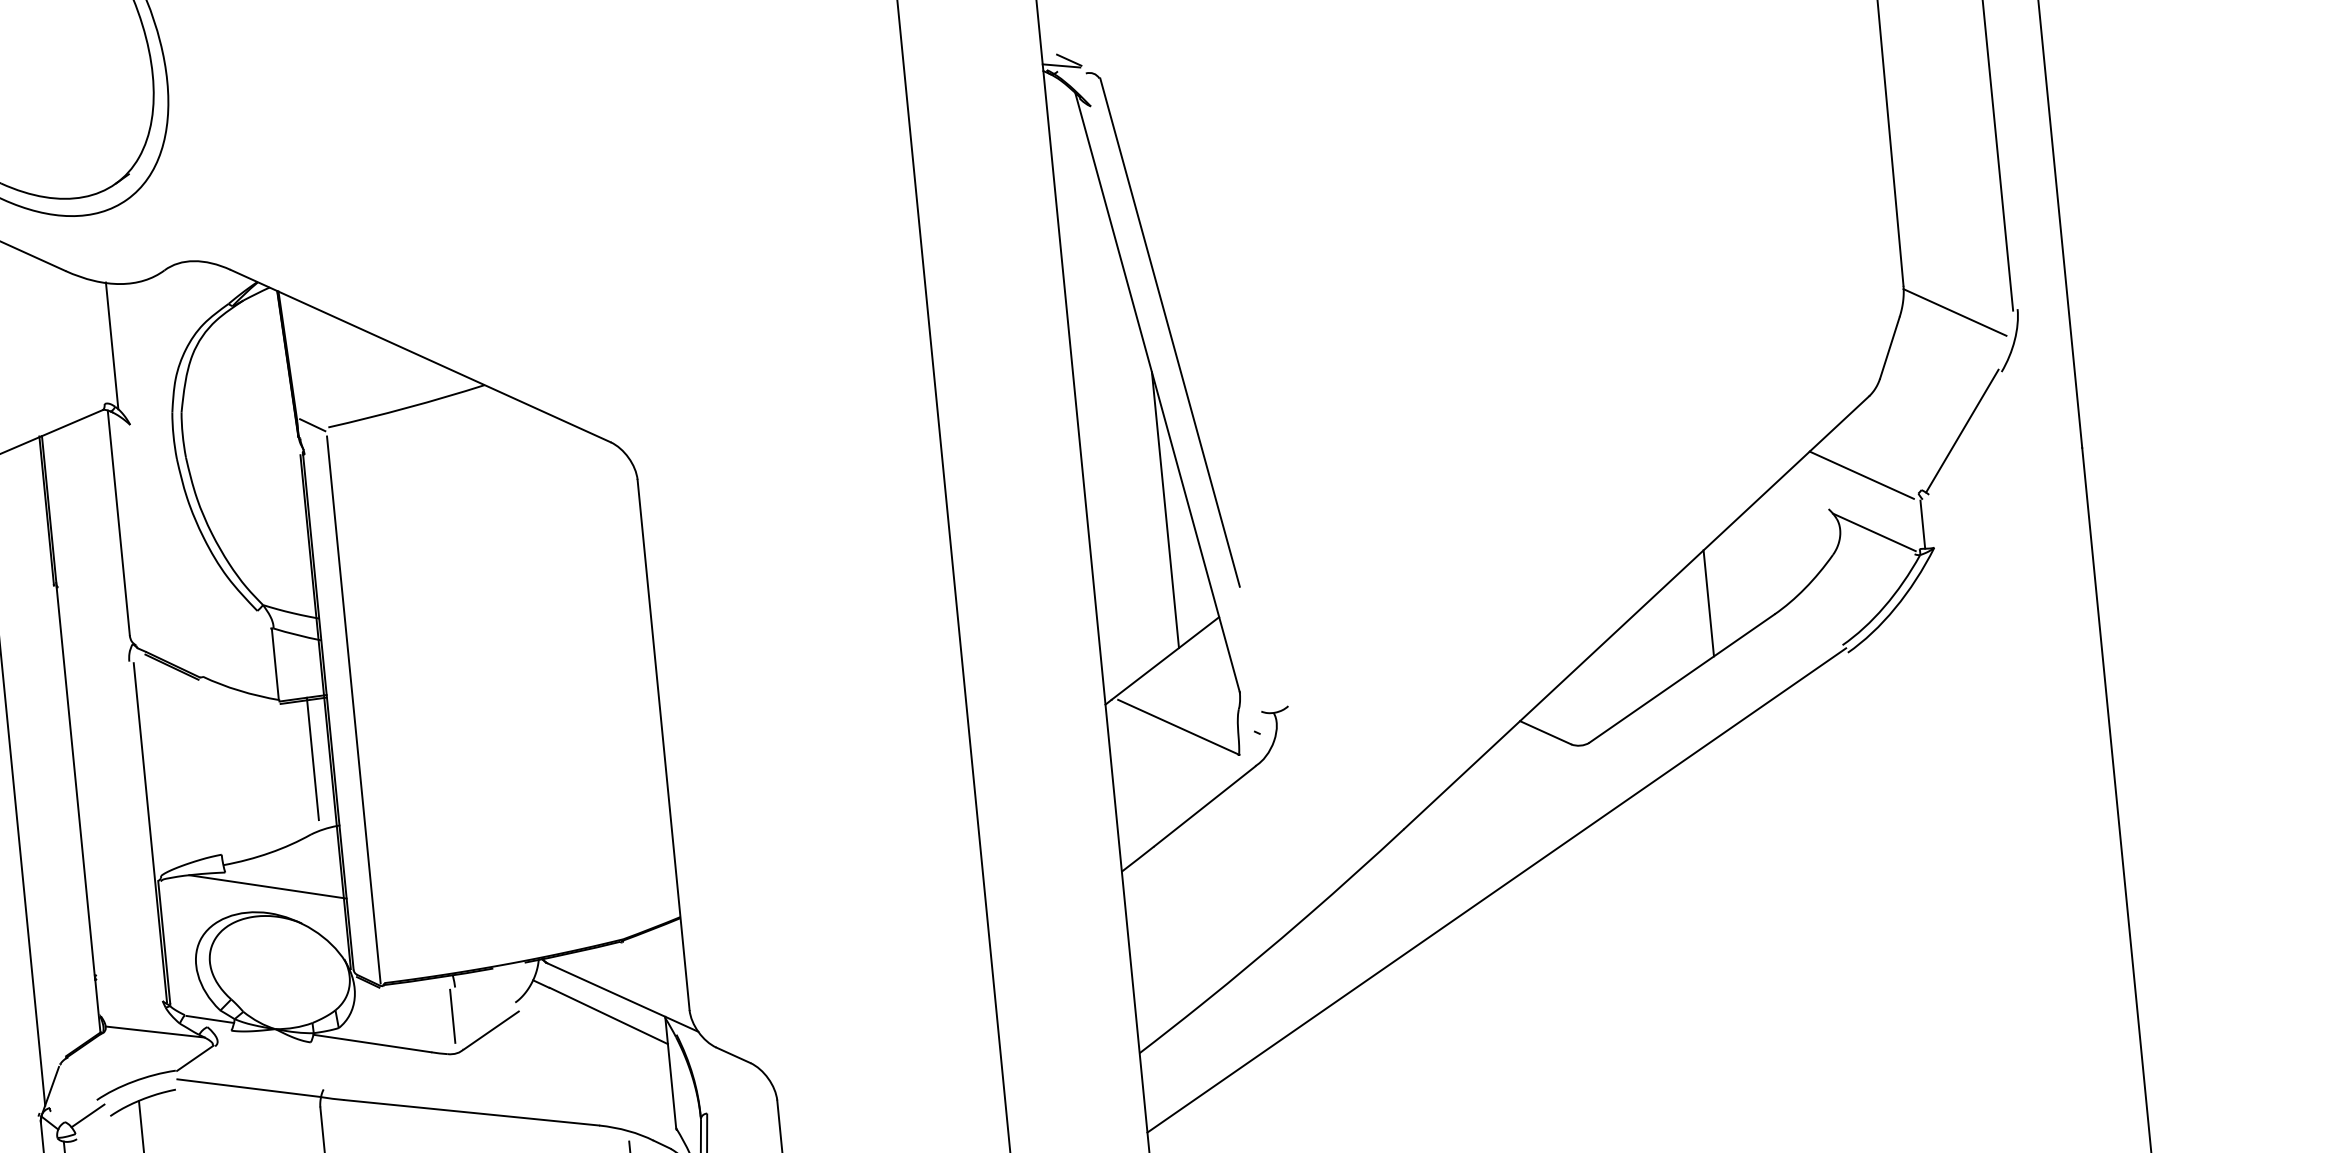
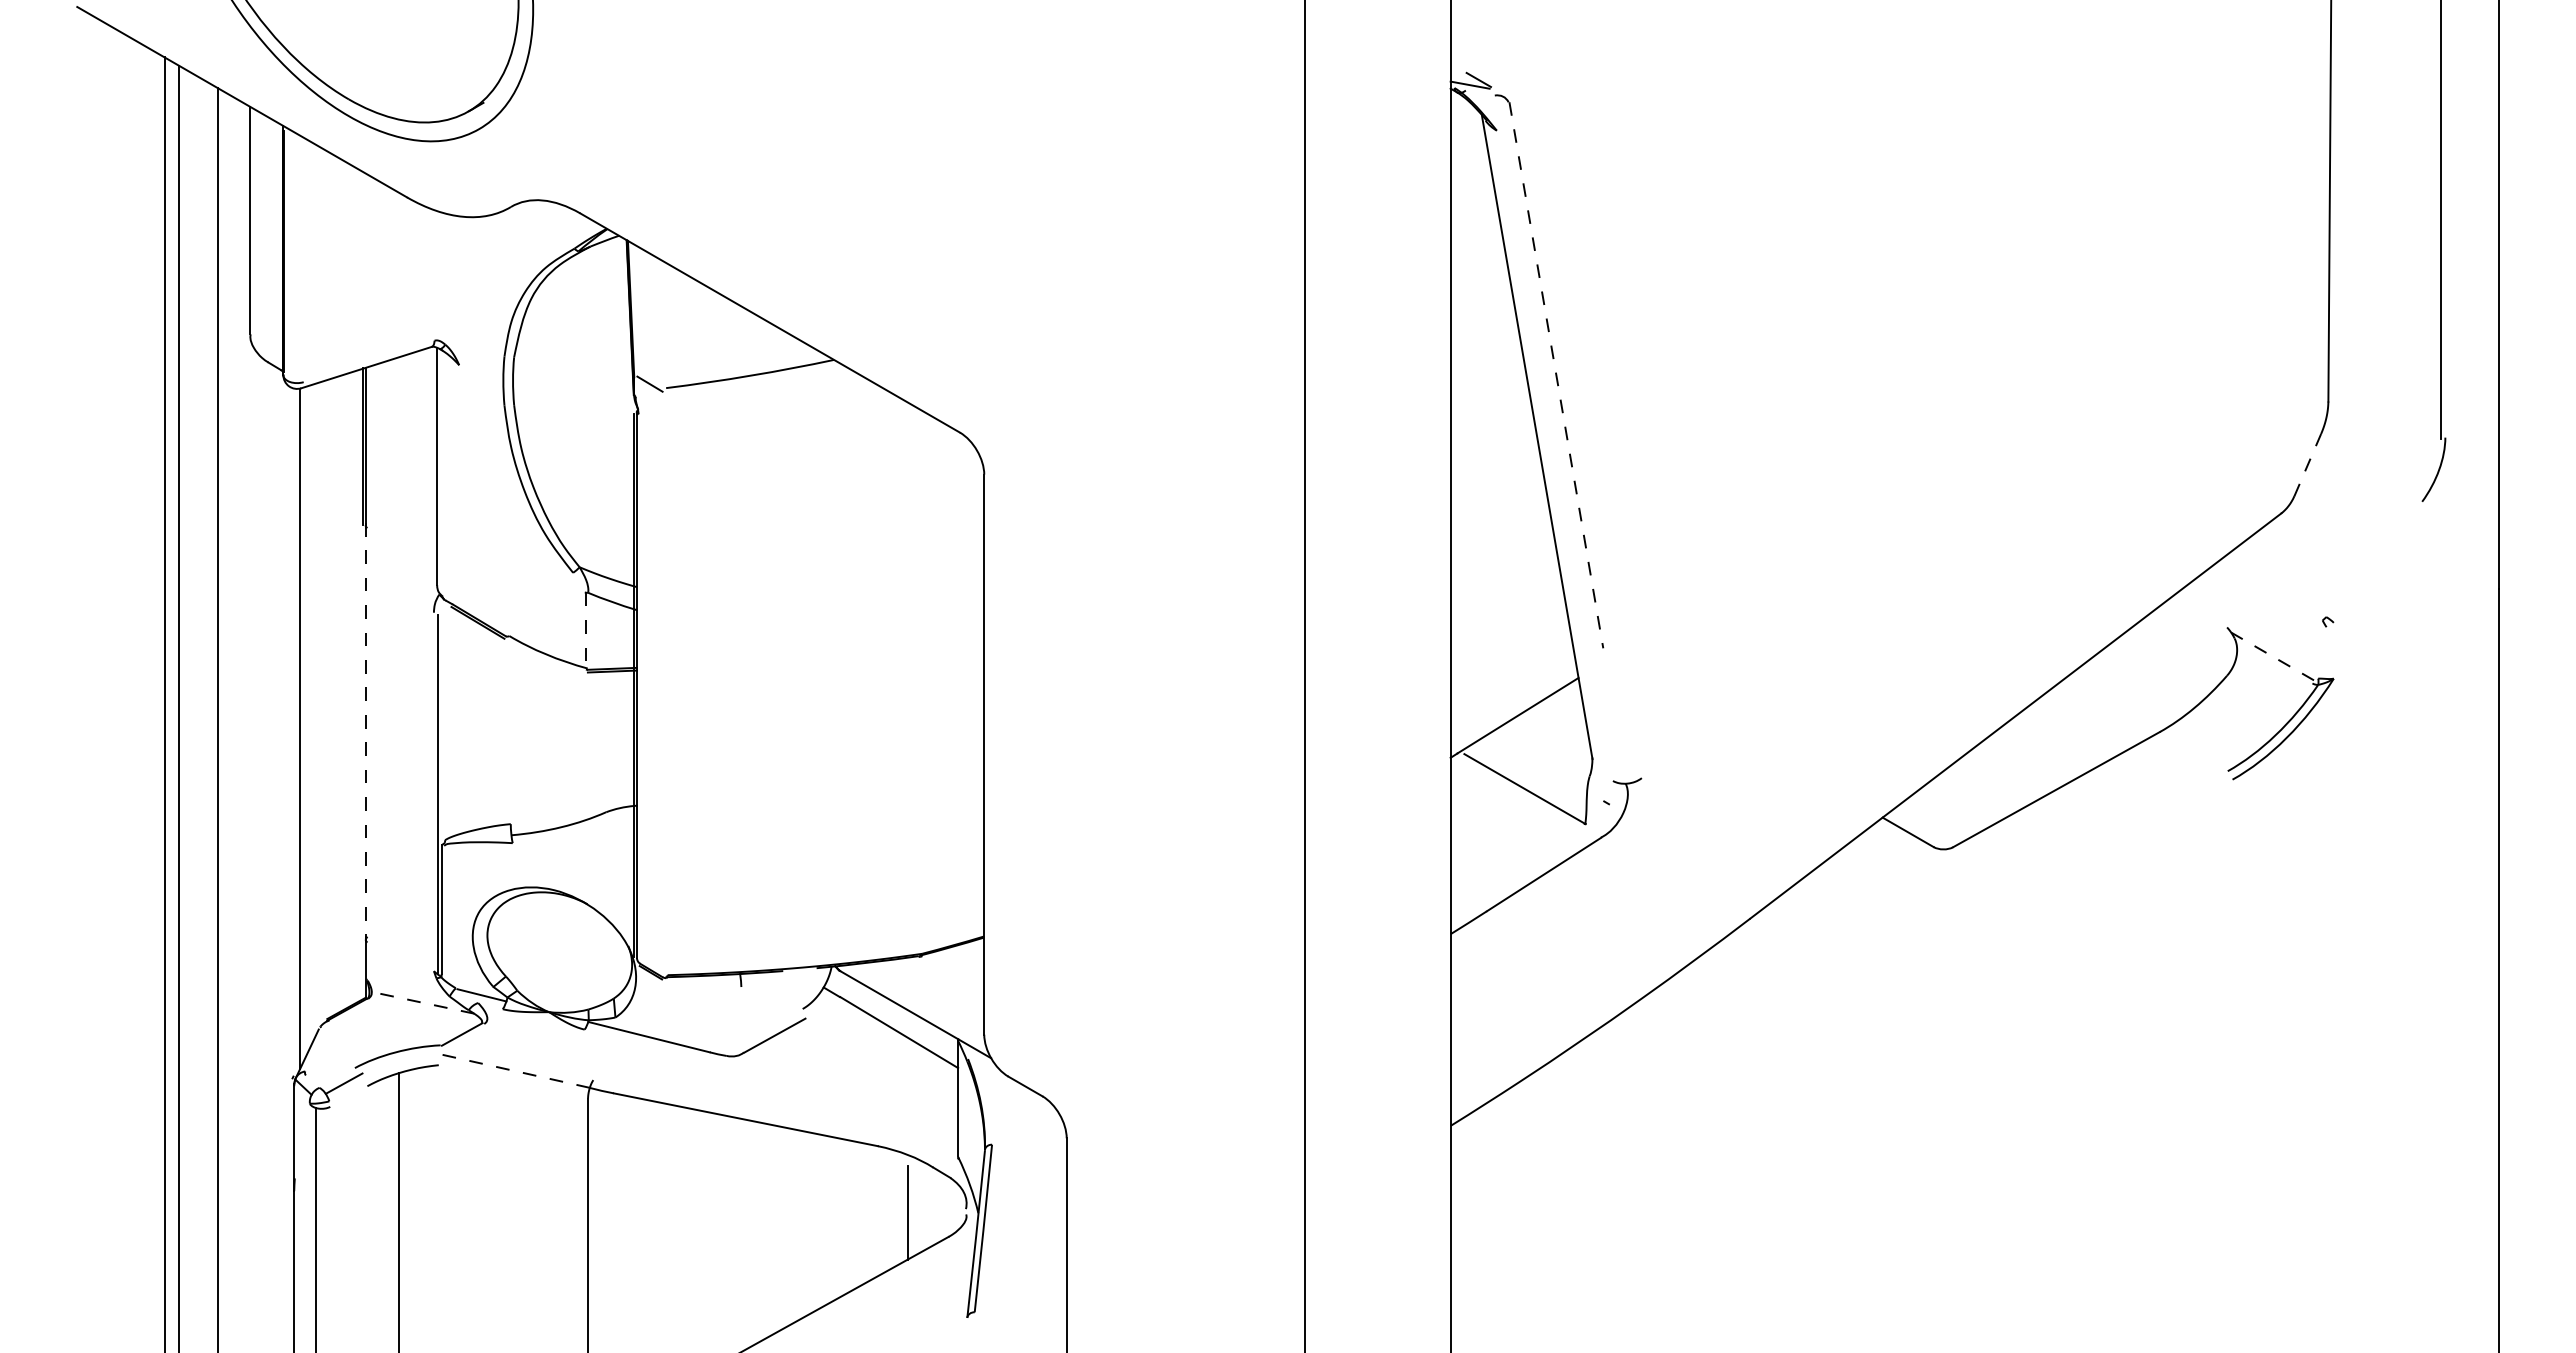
line: (1954, 312) -> (2379, 434), removed
line: (1170, 332) -> (1556, 375), solid -> dashed
line: (112, 345) -> (448, 280), removed
line: (1889, 347) -> (2307, 464), solid -> dashed
line: (1961, 431) -> (2374, 559), removed
line: (1861, 475) -> (2265, 595), removed
line: (1165, 510) -> (1533, 560), removed
line: (1923, 524) -> (2324, 653), removed
line: (1874, 532) -> (2272, 656), solid -> dashed
line: (1709, 603) -> (2092, 713), removed
line: (275, 664) -> (586, 630), solid -> dashed
line: (353, 710) -> (663, 686), removed
line: (312, 758) -> (615, 732), removed
line: (75, 781) -> (365, 732), solid -> dashed
line: (267, 886) -> (555, 862), removed
line: (1496, 889) -> (1840, 991), removed
line: (452, 1015) -> (735, 1016), removed
line: (154, 1031) -> (422, 1002), solid -> dashed
line: (249, 1088) -> (515, 1071), solid -> dashed

